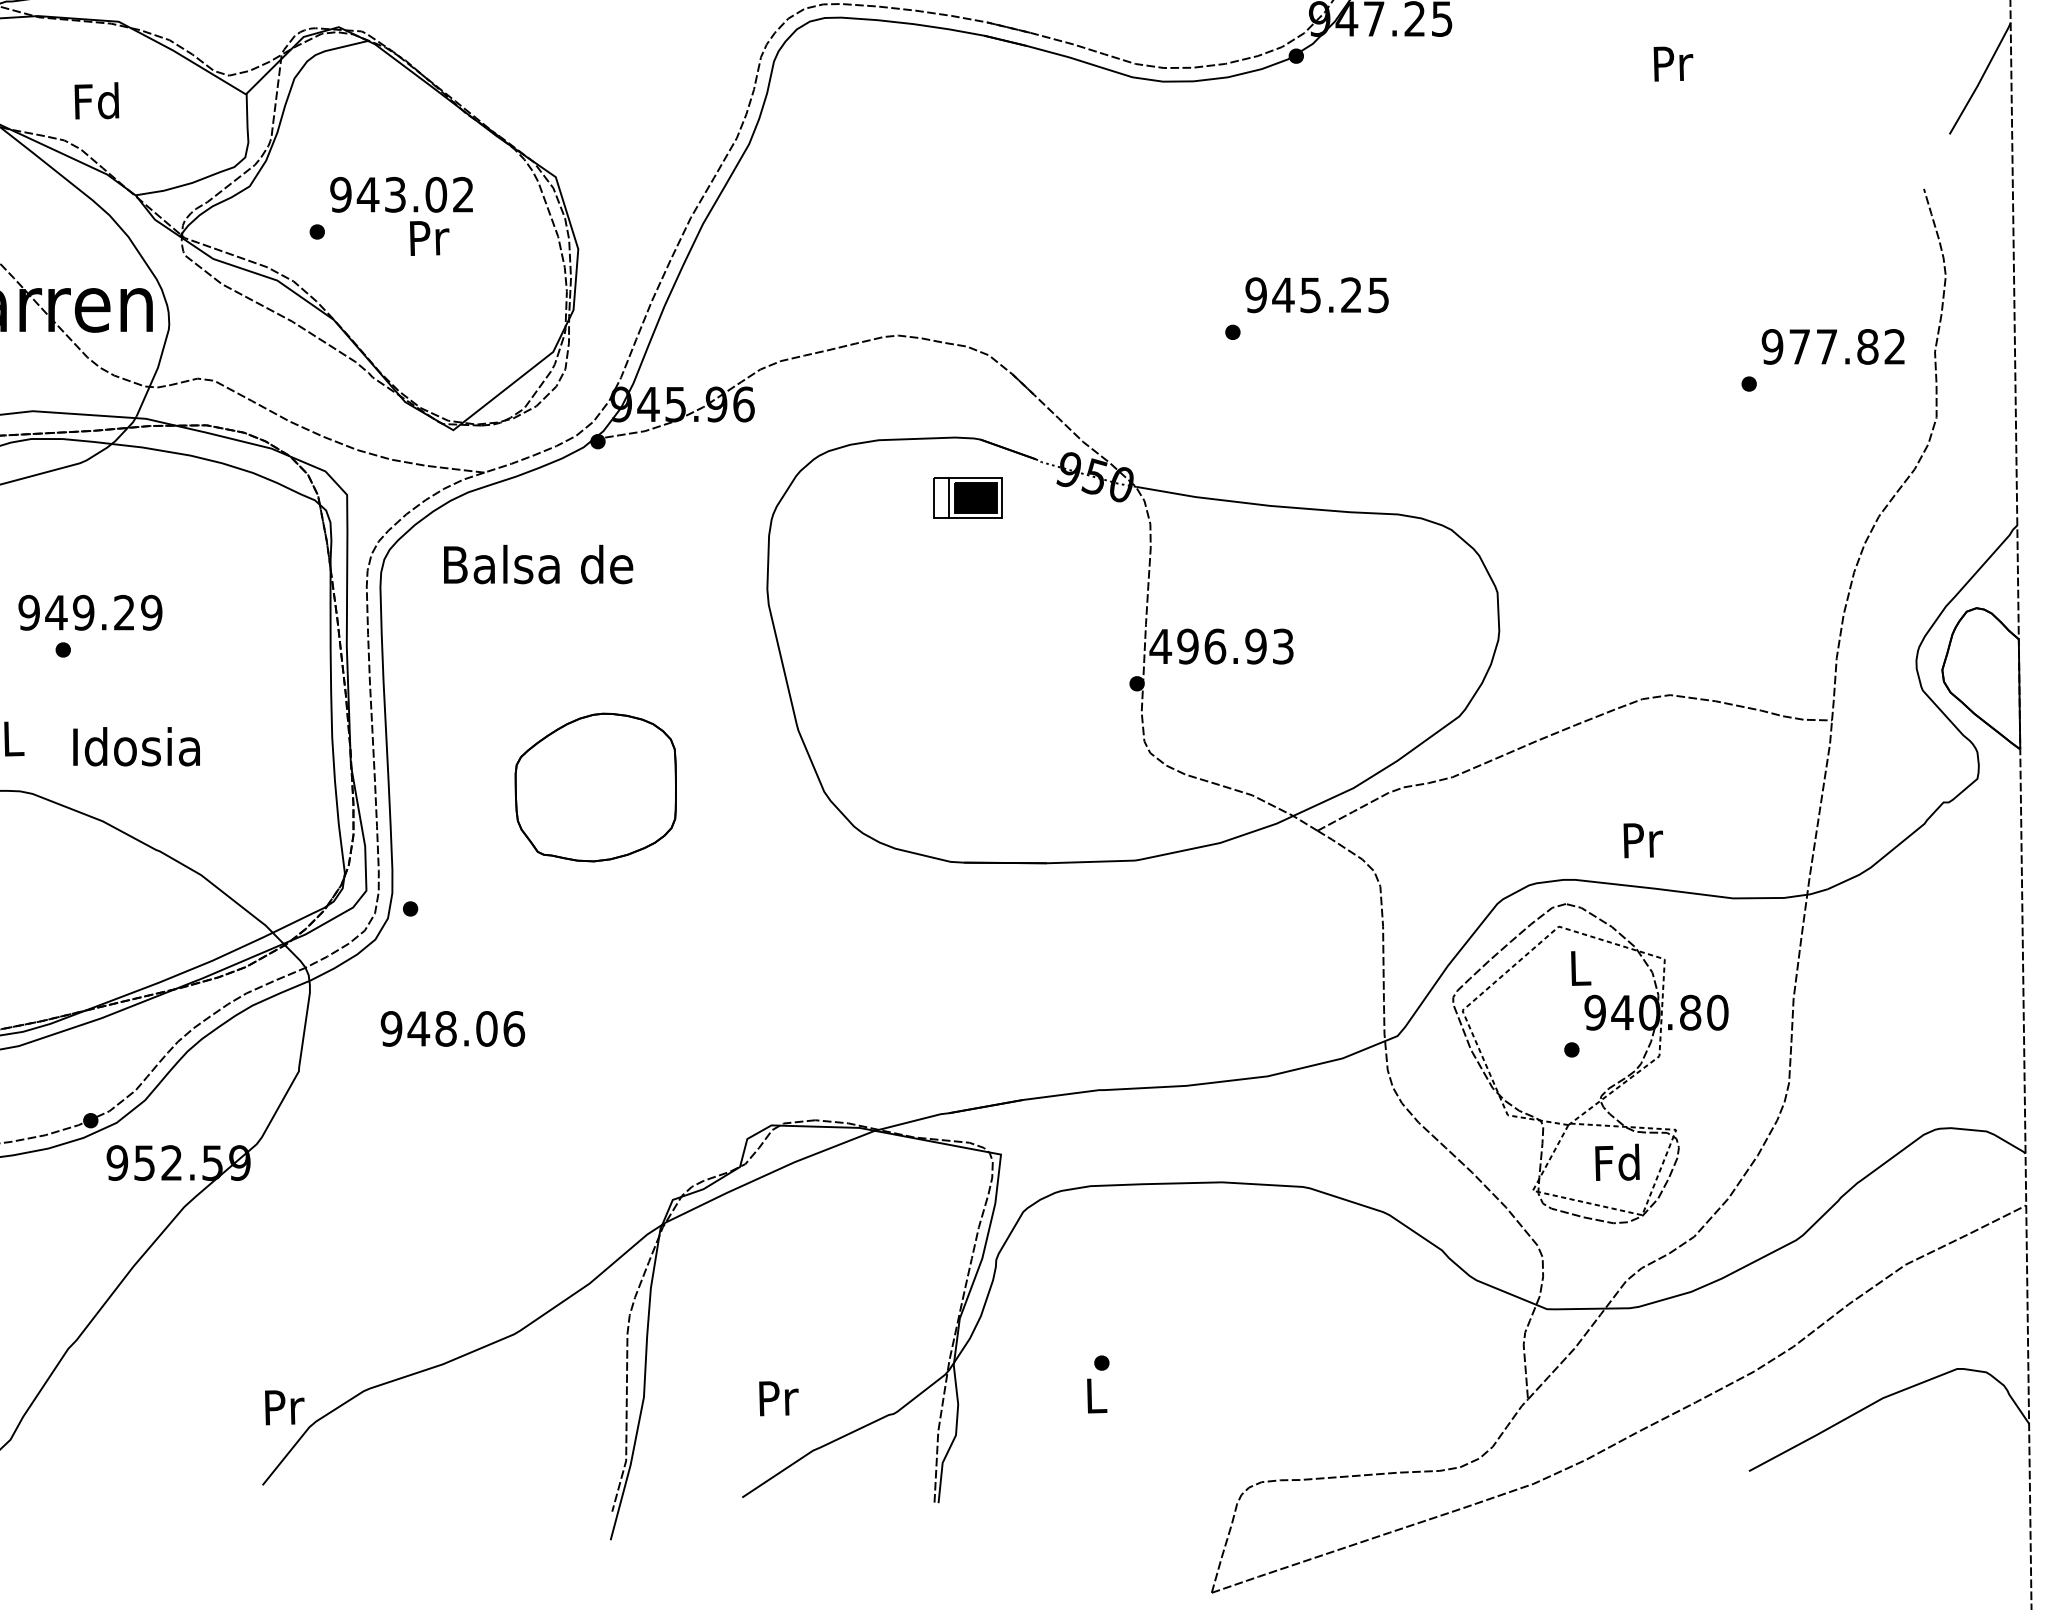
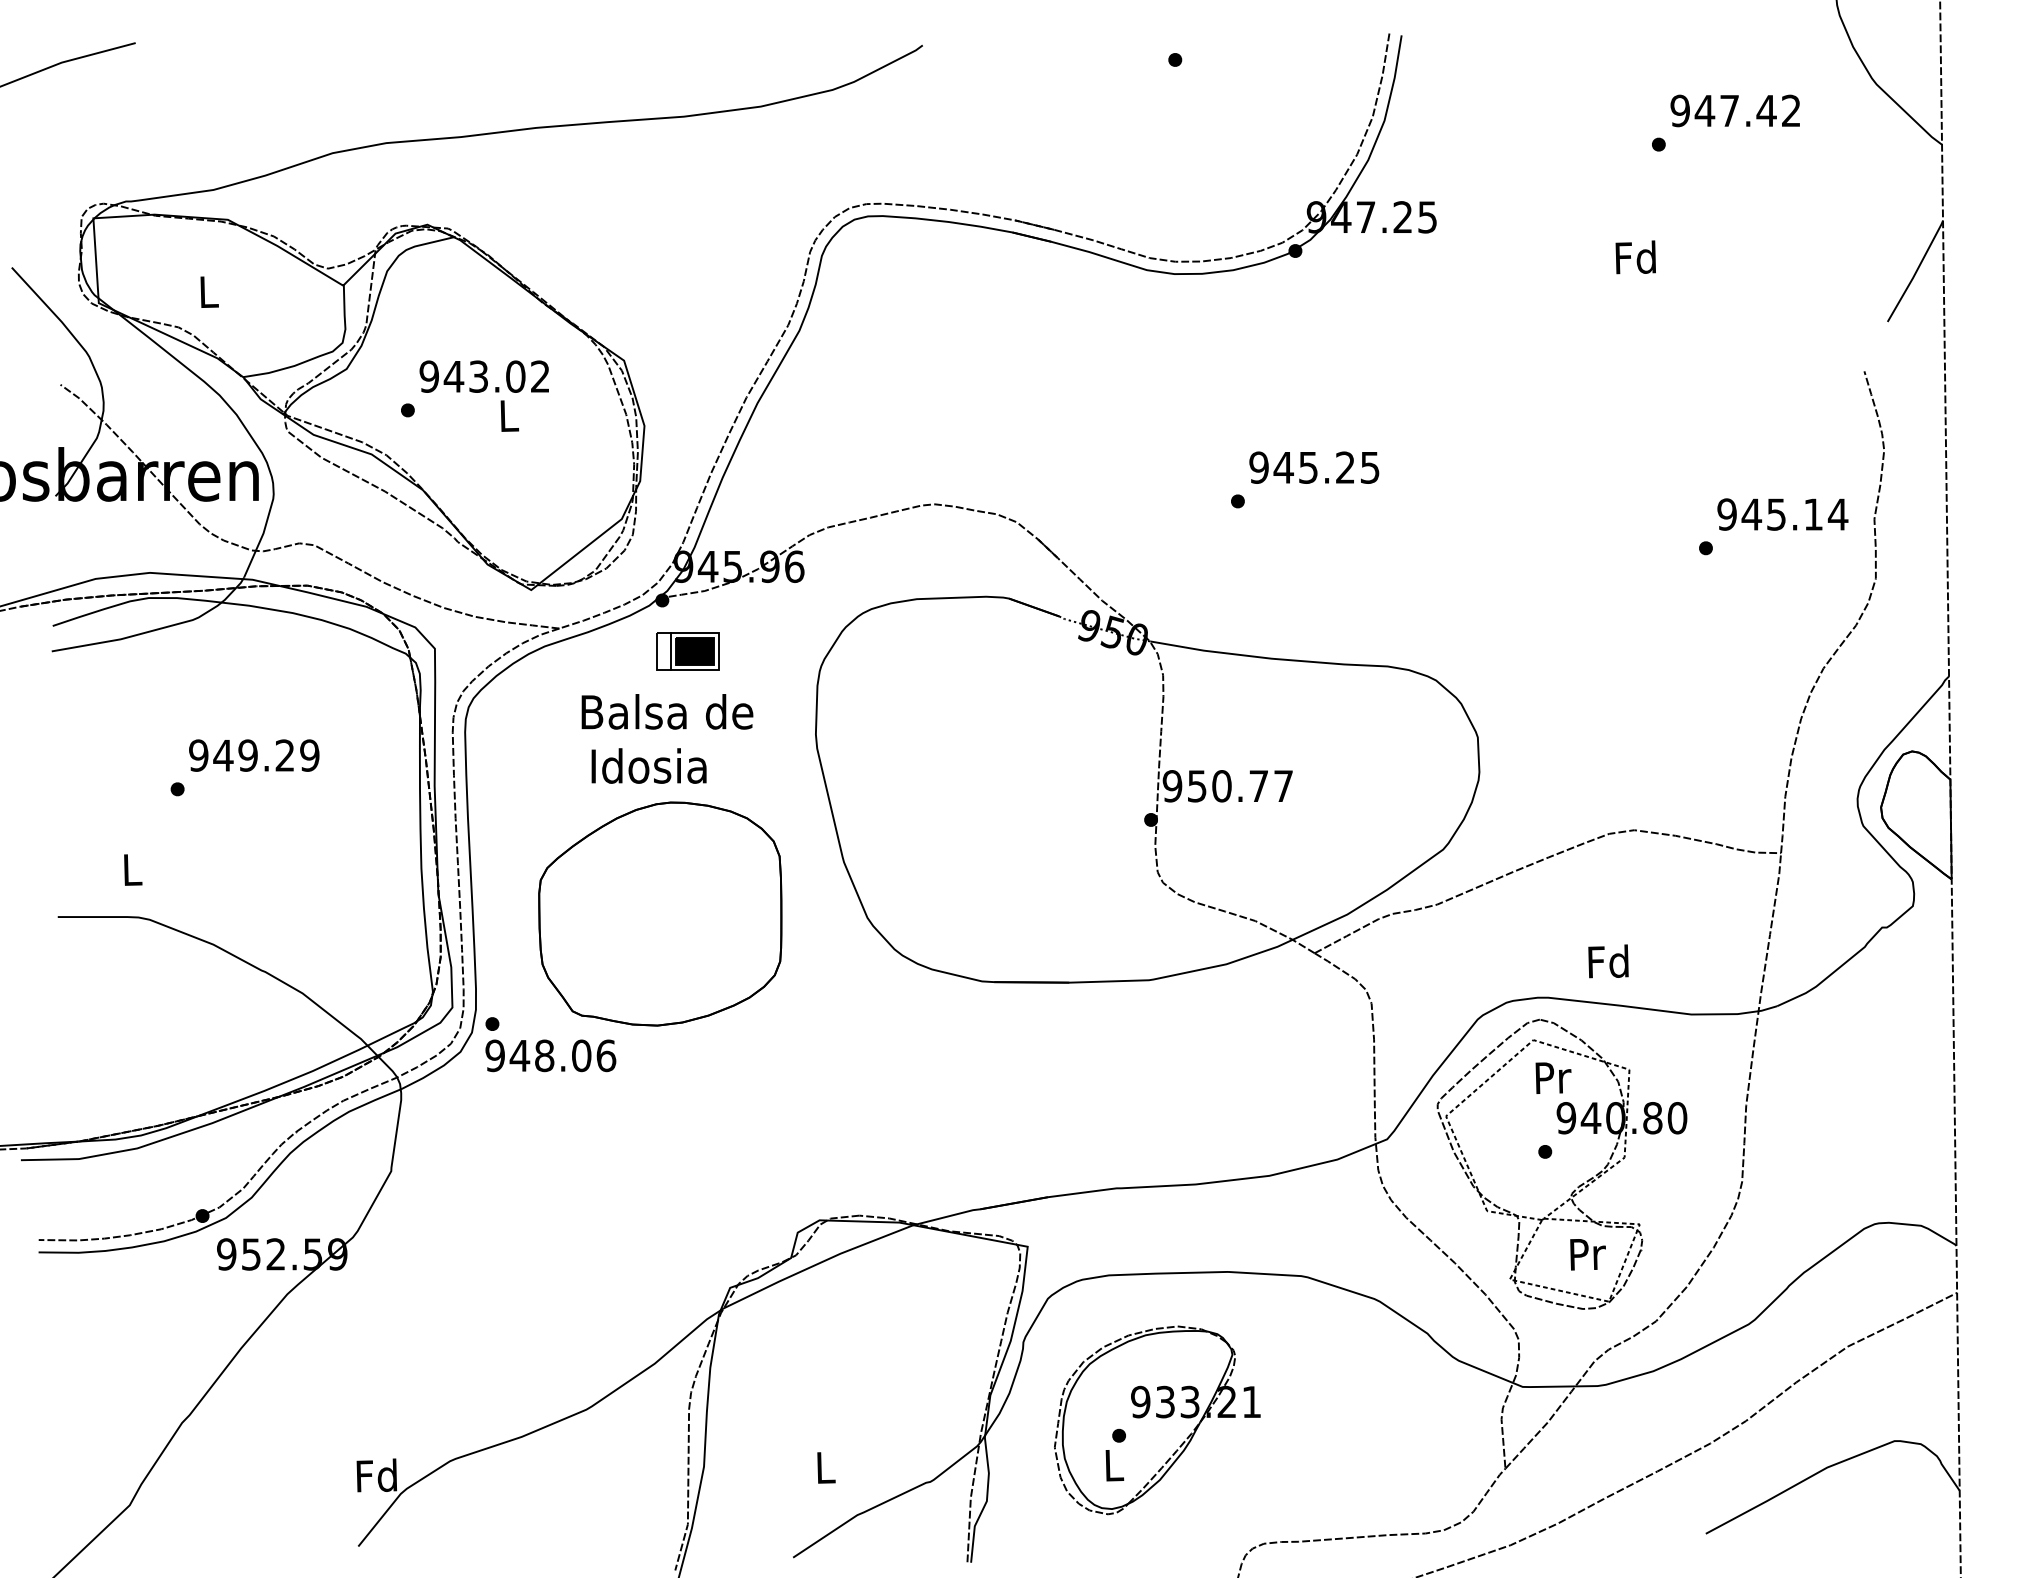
text: (1671, 63) -> (1635, 257), Pr -> Fd
text: (96, 100) -> (207, 291), Fd -> L
text: (429, 238) -> (509, 416), Pr -> L
text: (1846, 346) -> (1794, 514), 977.82 -> 945.14
part: (967, 497) -> (687, 651), moved
text: (538, 564) -> (667, 711), moved
text: (90, 612) -> (254, 755), moved
text: (1221, 646) -> (1227, 786), 496.93 -> 950.77
text: (135, 746) -> (648, 765), moved
part: (595, 786) -> (660, 913), size x1.67
text: (1641, 839) -> (1608, 961), Pr -> Fd
text: (1581, 967) -> (1553, 1077), L -> Pr
text: (452, 1028) -> (550, 1055), moved
text: (1617, 1162) -> (1586, 1253), Fd -> Pr
part: (1144, 1346) -> (1157, 1420), added
text: (779, 1398) -> (826, 1467), Pr -> L
text: (282, 1406) -> (376, 1475), Pr -> Fd

